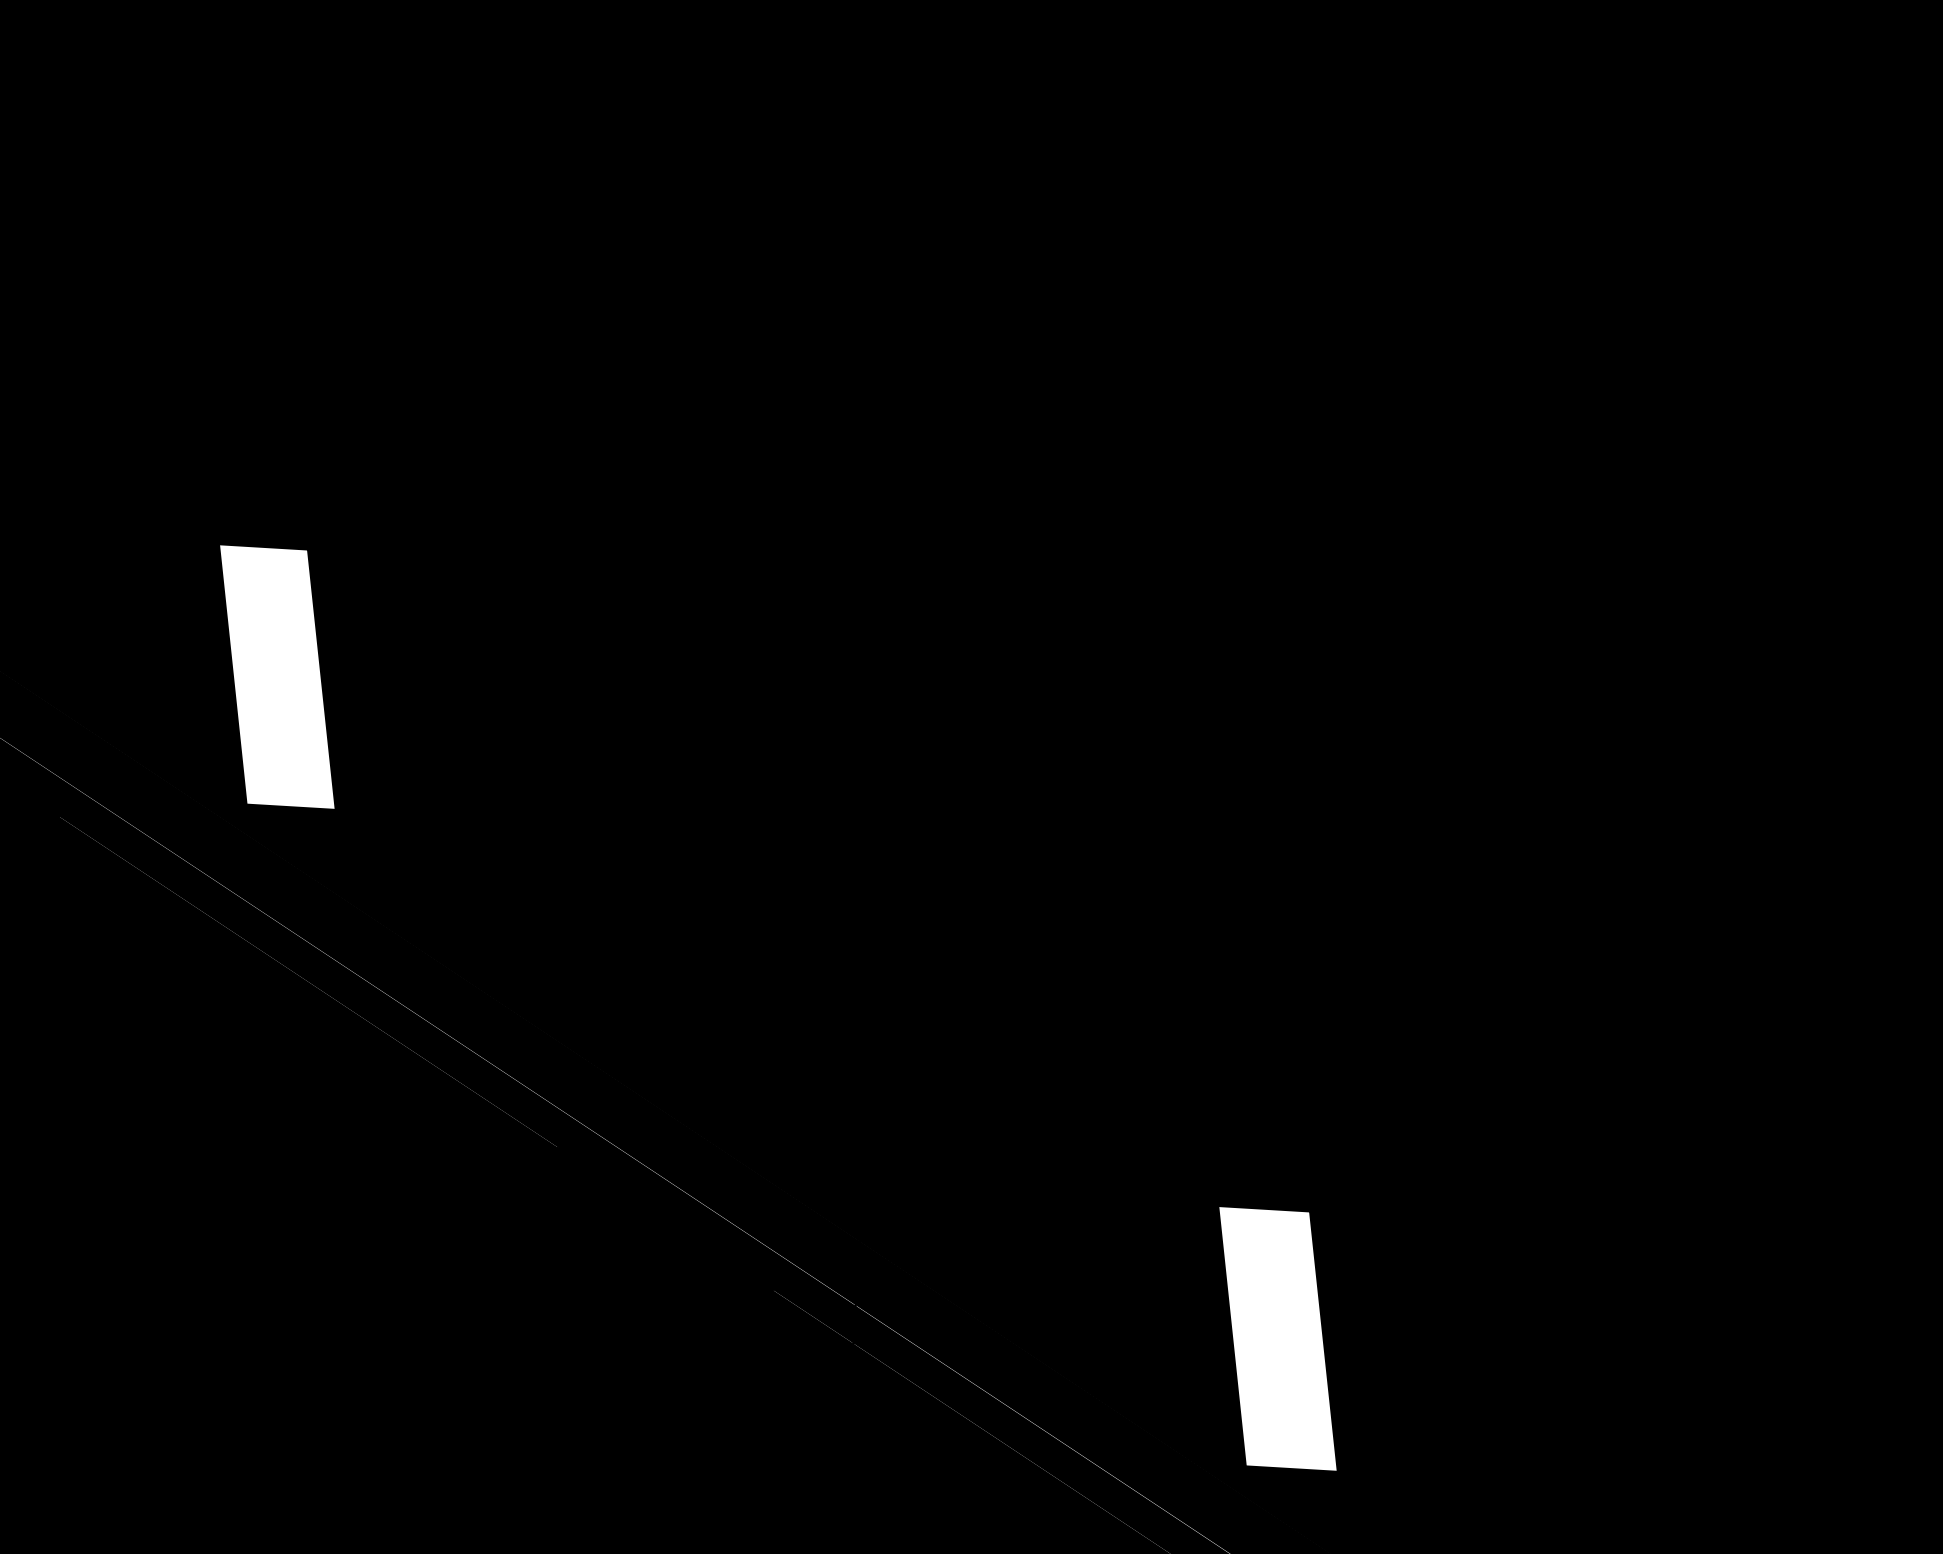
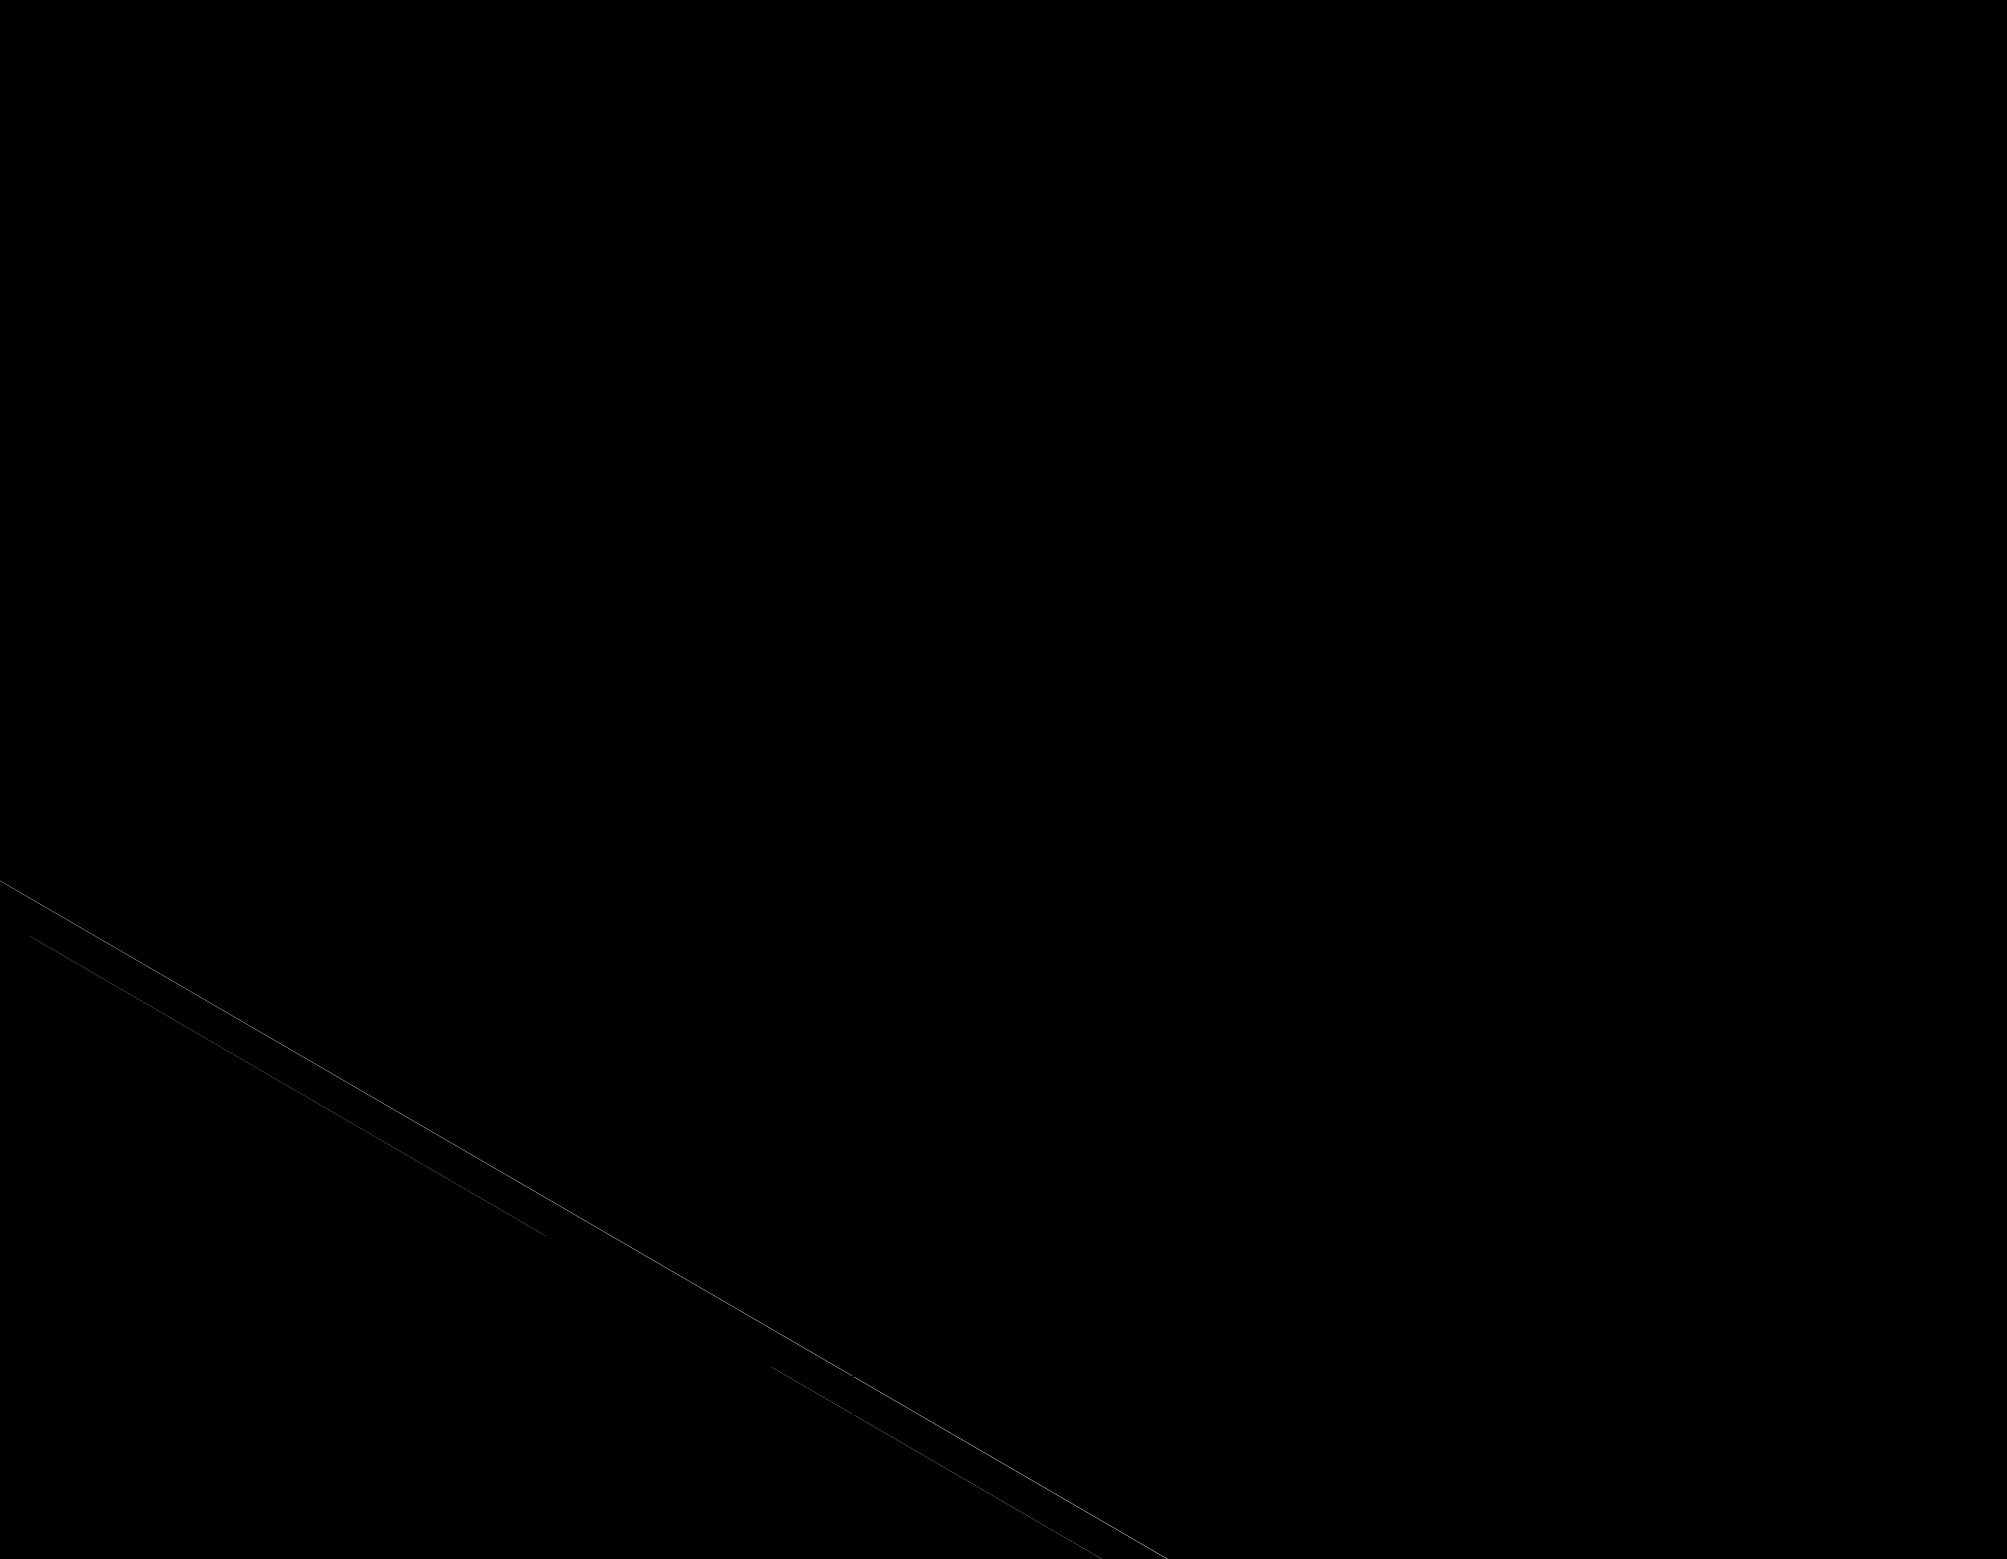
fill: (276, 676) -> (238, 783), added
fill: (1277, 1338) -> (1276, 1384), added

